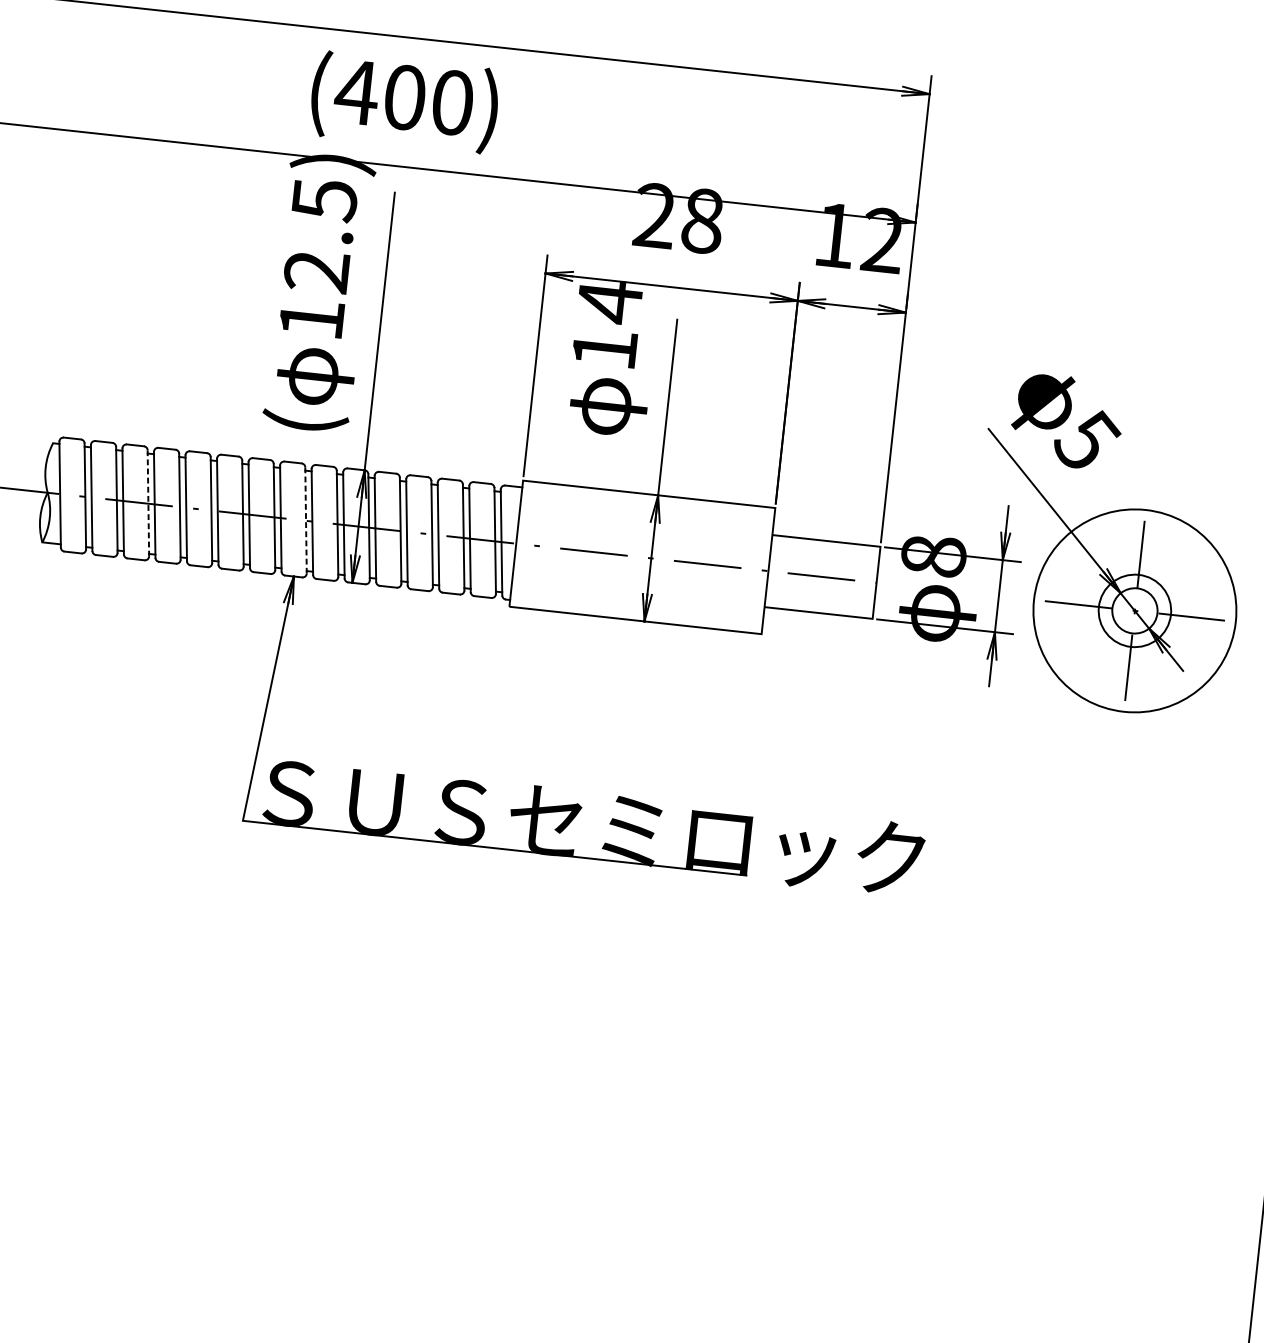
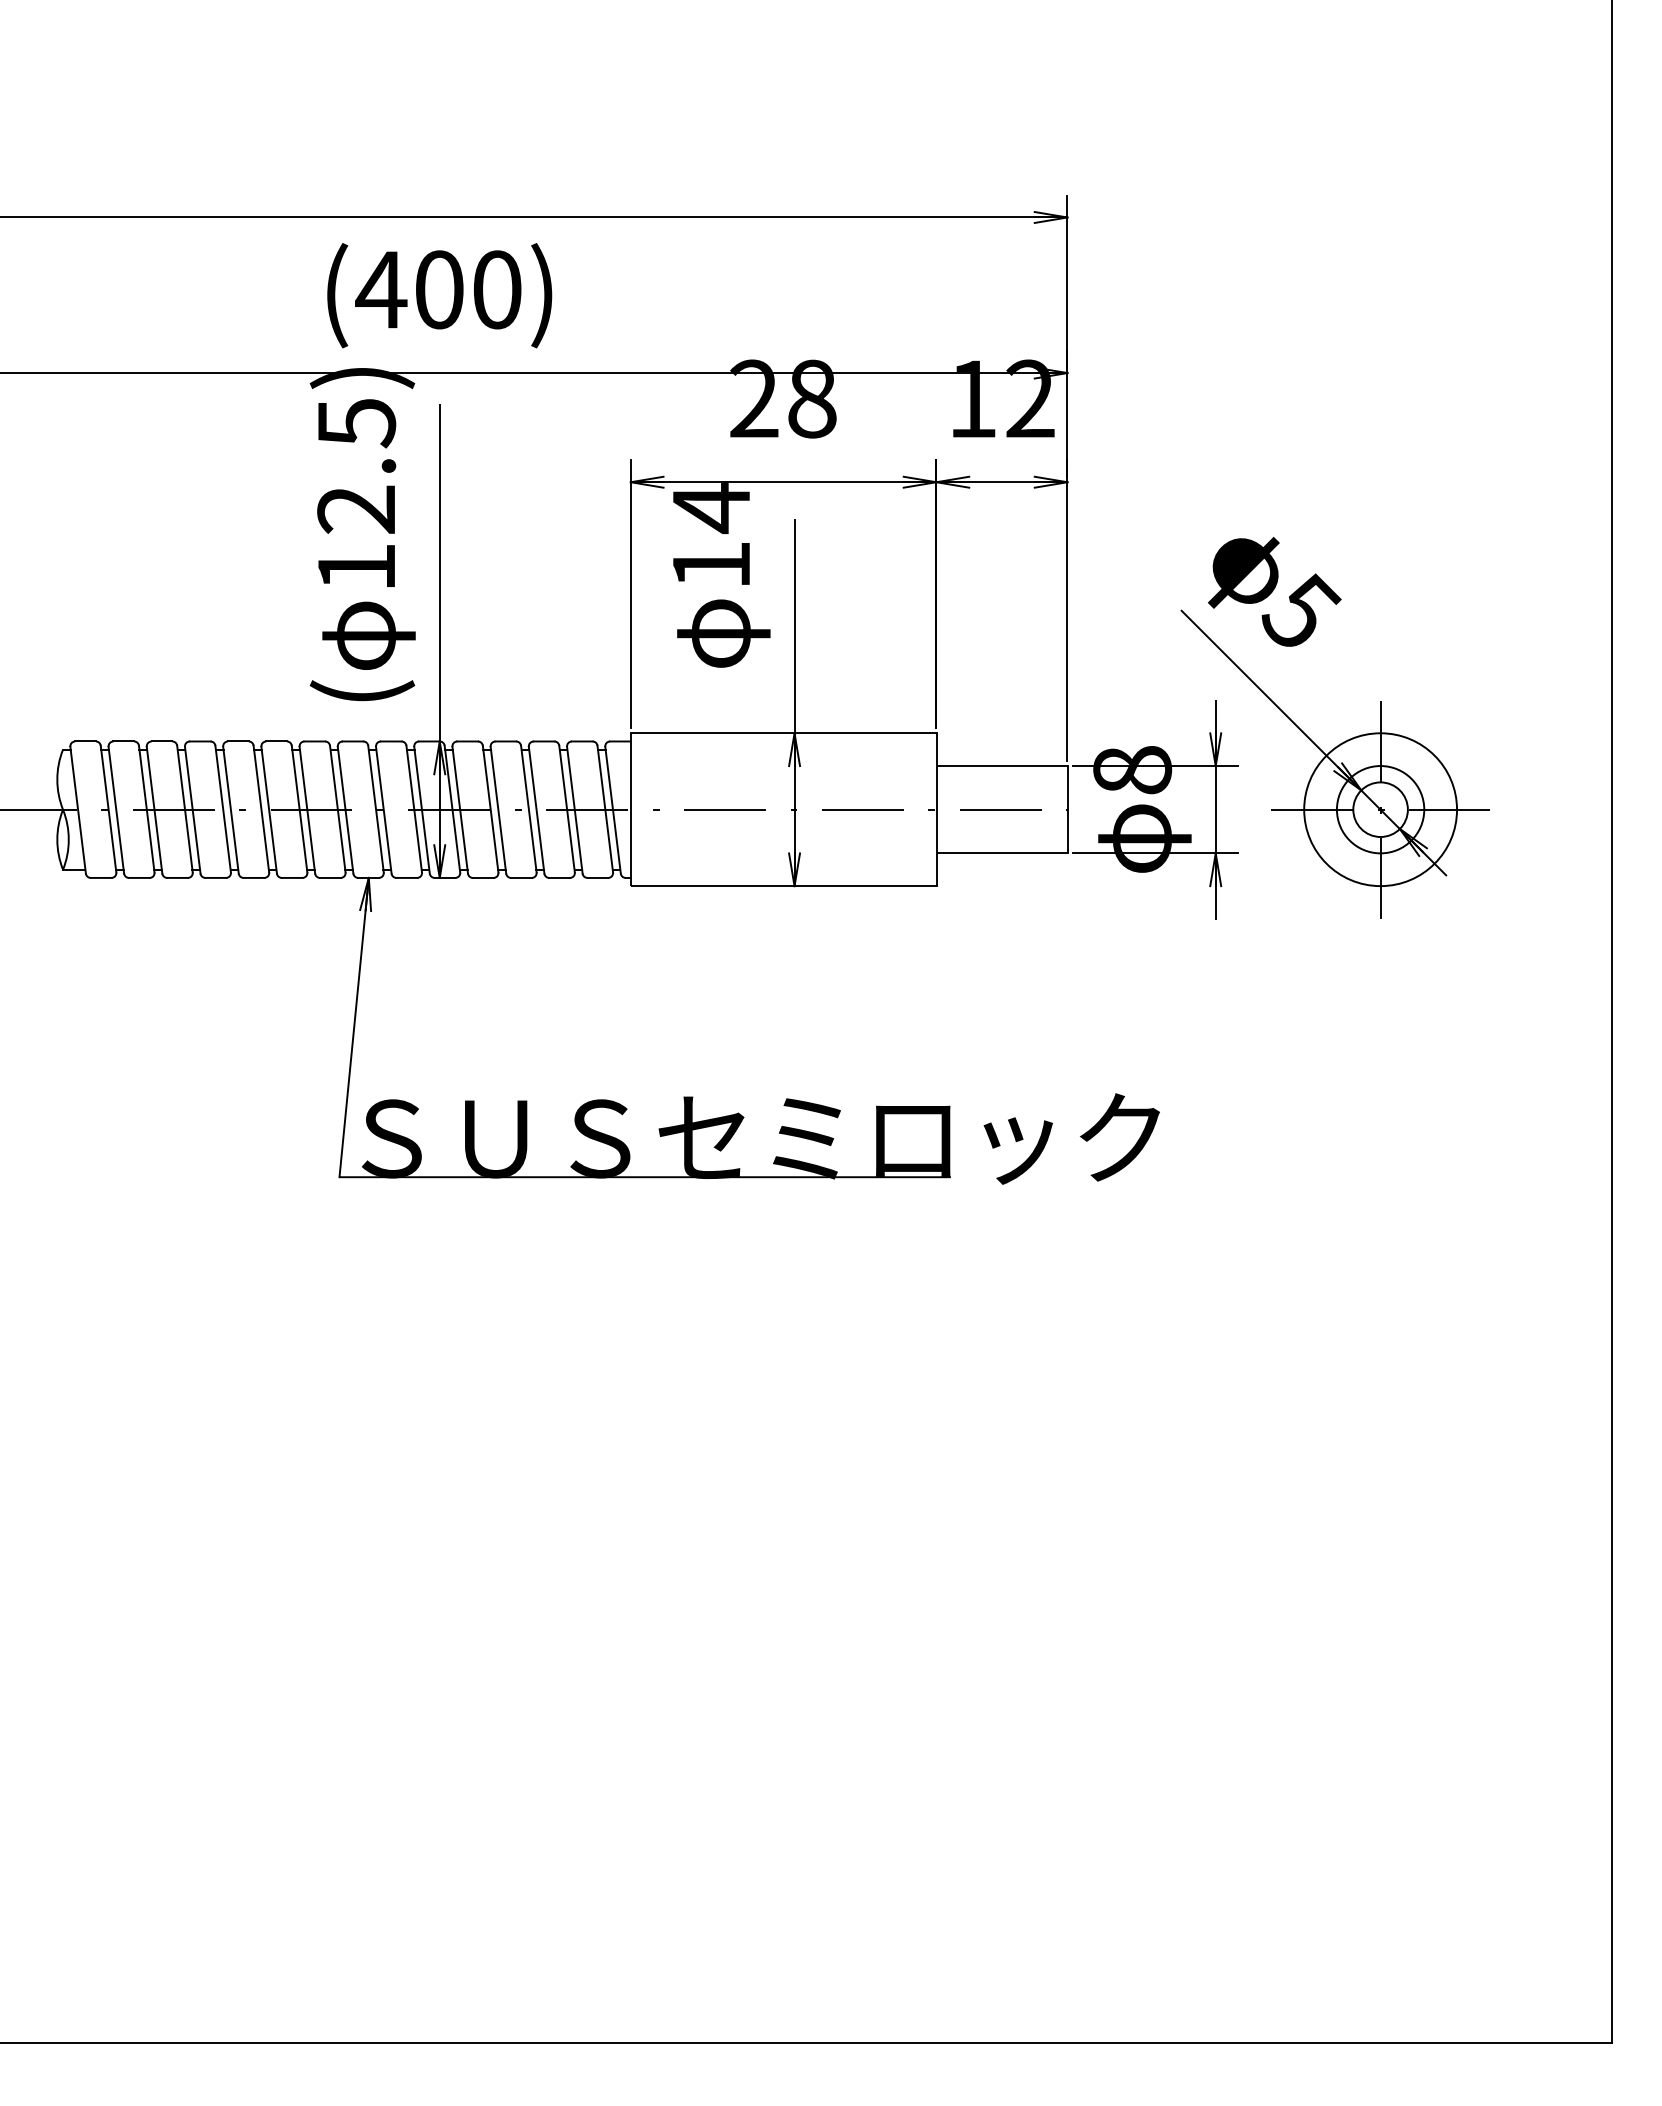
line: (147, 503) -> (184, 809), dashed -> solid
line: (306, 520) -> (376, 809), dashed -> solid
circle: (1134, 610) -> (1380, 809), size x0.62

